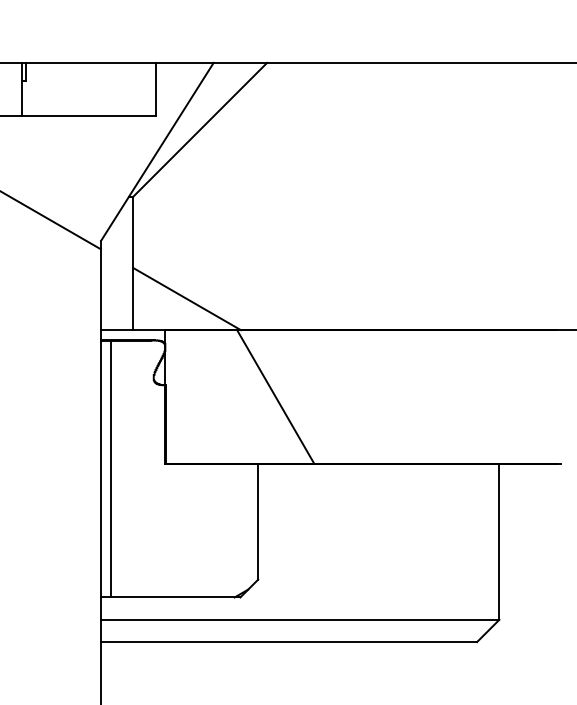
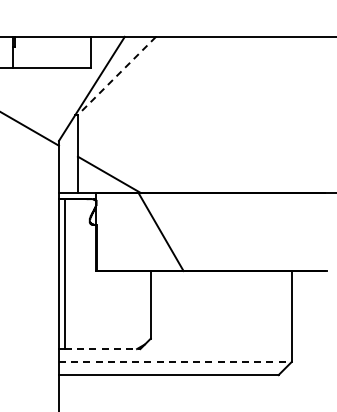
line: (199, 130) -> (116, 76), solid -> dashed
line: (175, 598) -> (102, 349), solid -> dashed
line: (300, 620) -> (175, 362), solid -> dashed

